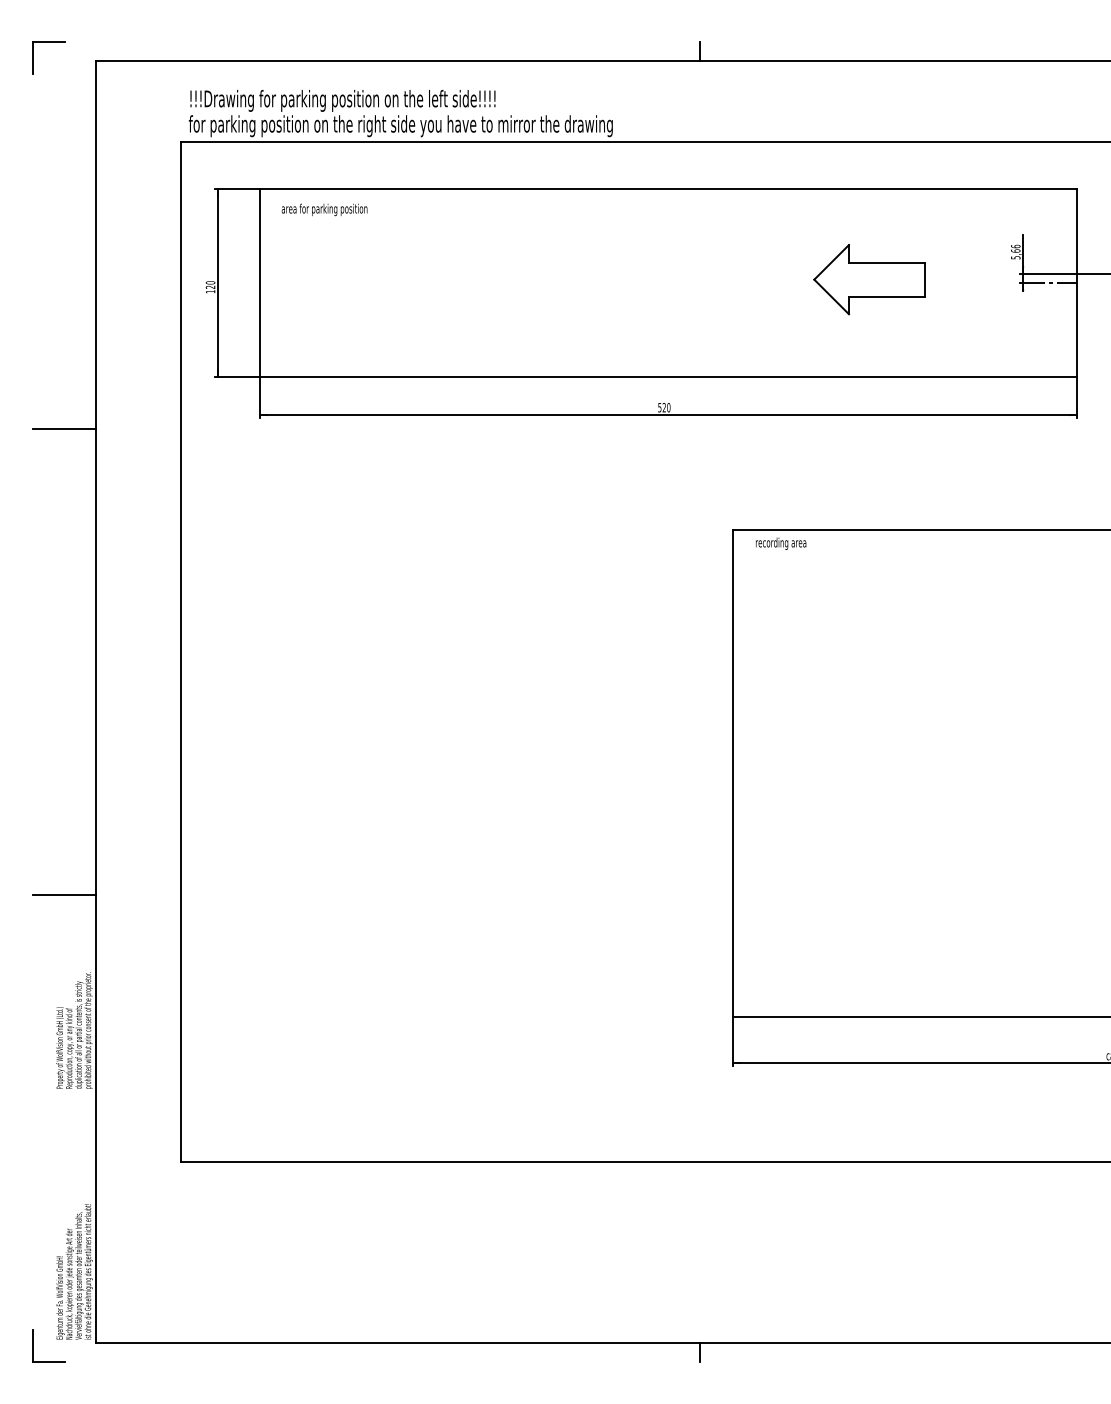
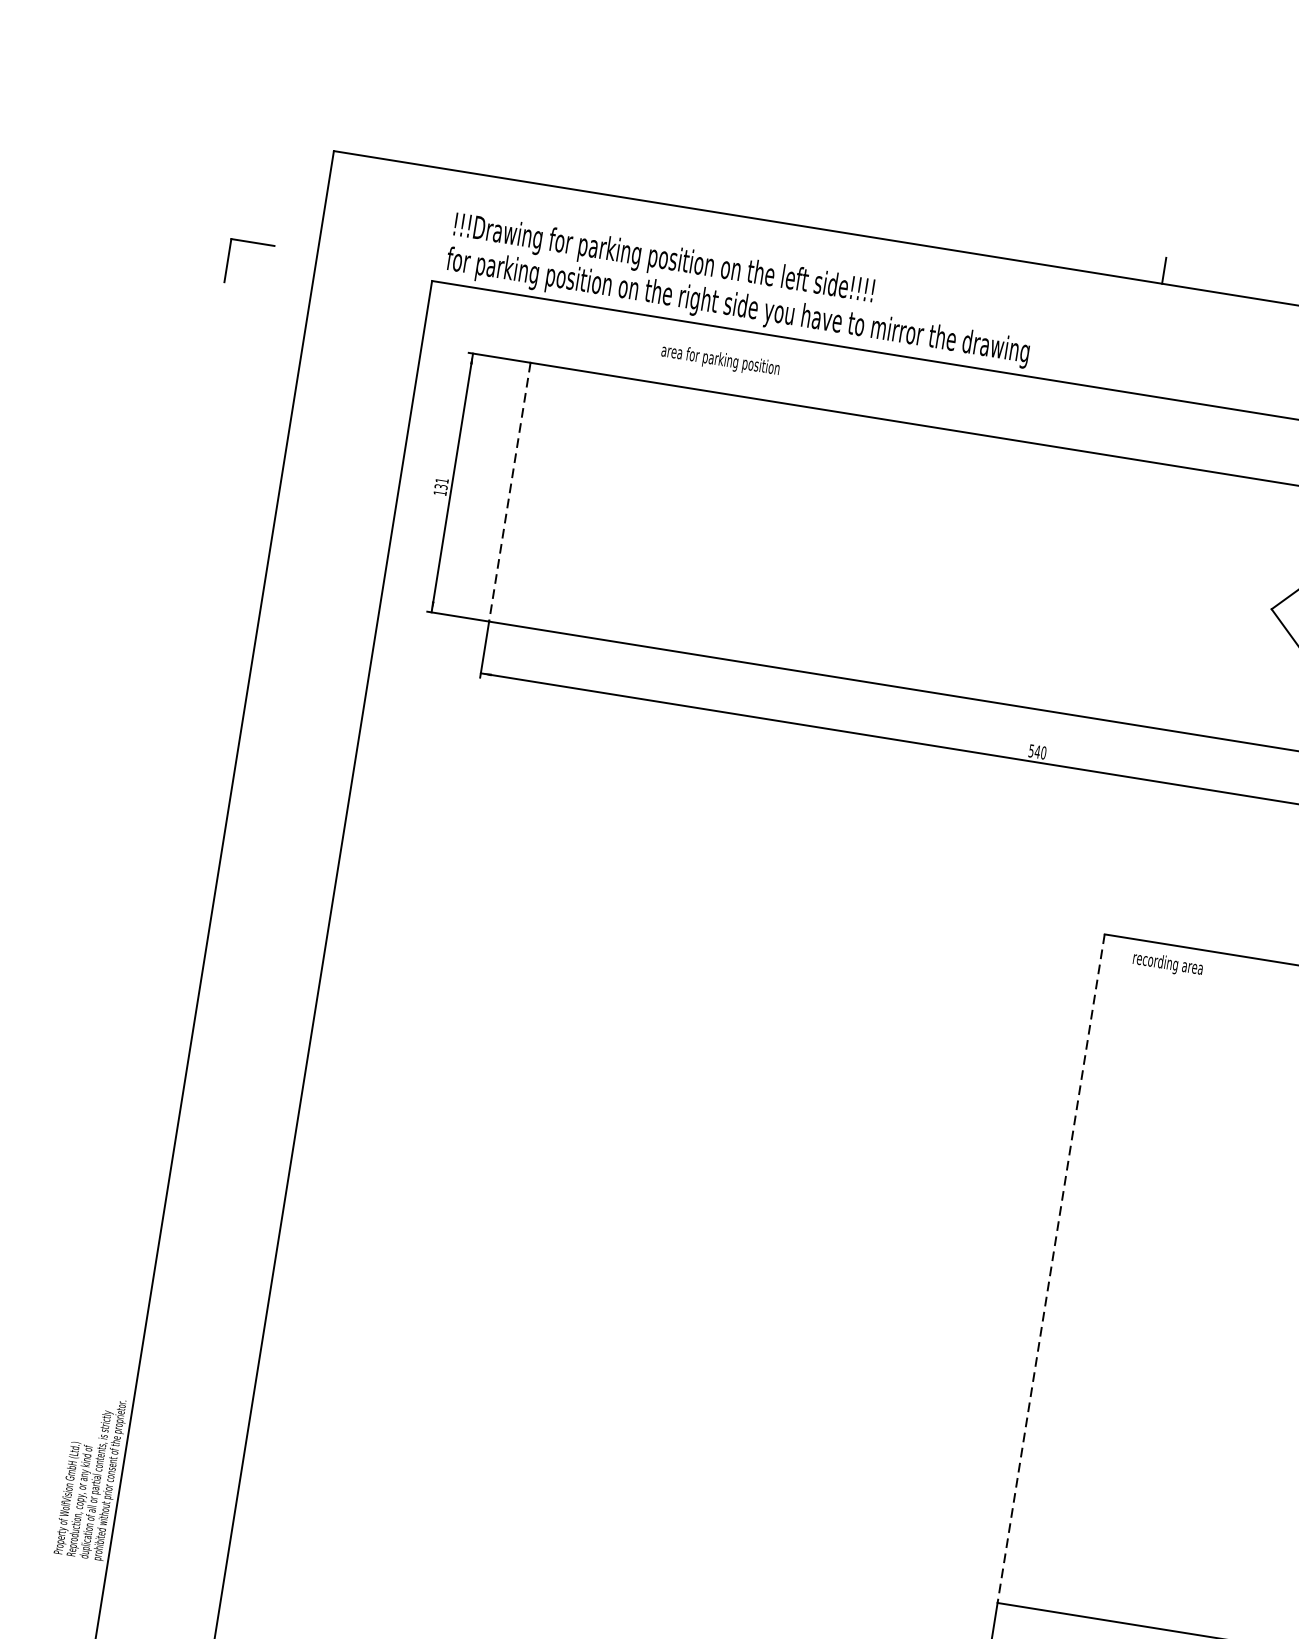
part: (48, 42) -> (252, 242), moved
text: (324, 209) -> (720, 360), moved
line: (259, 283) -> (509, 492), solid -> dashed
text: (210, 284) -> (441, 483), 120 -> 131
text: (664, 407) -> (1037, 751), 520 -> 540
line: (64, 428) -> (209, 648), removed
line: (732, 773) -> (1050, 1269), solid -> dashed
line: (64, 895) -> (106, 1289), removed

